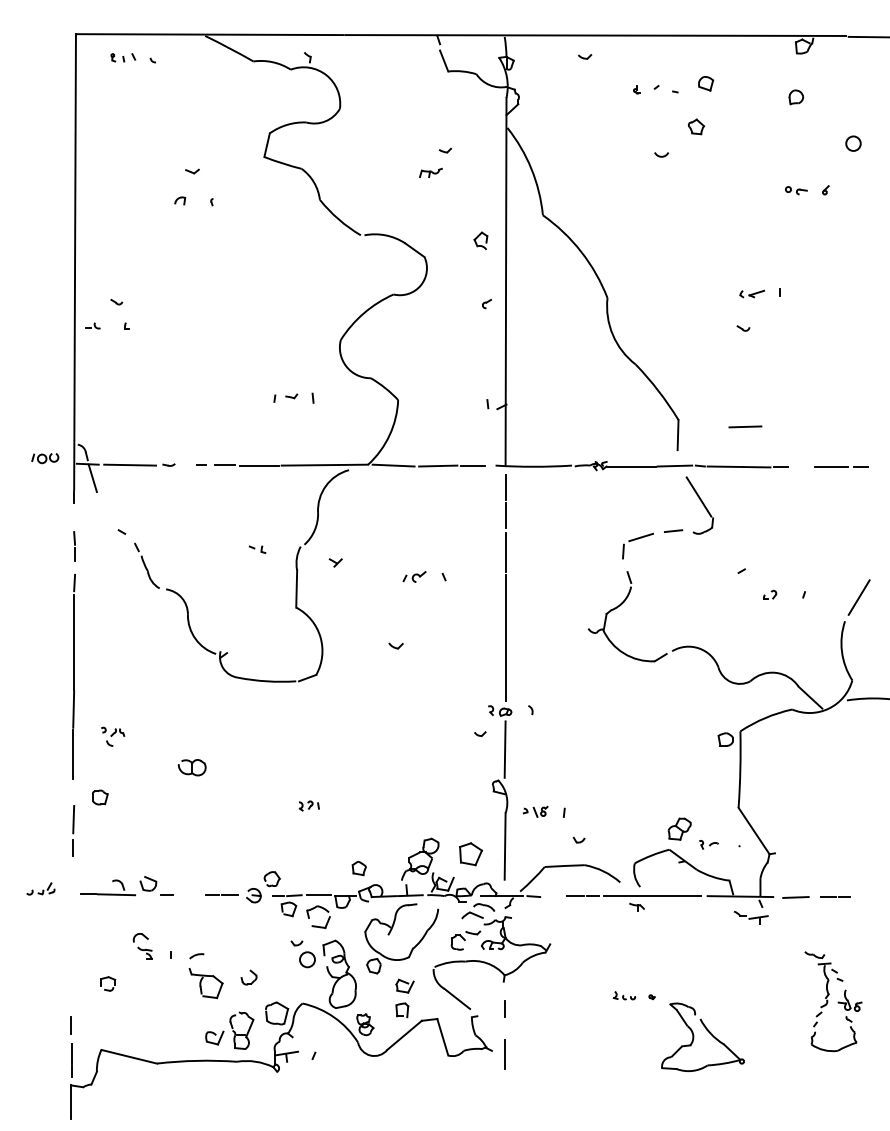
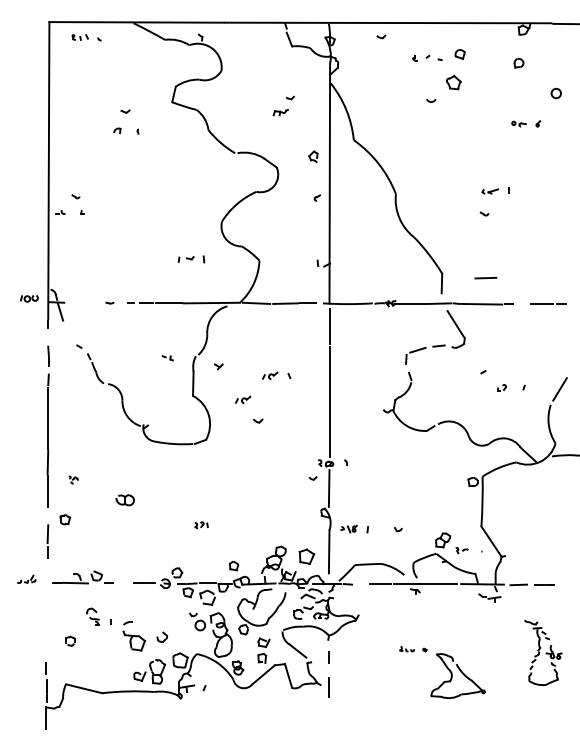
part: (695, 126) -> (453, 82), size x1.4
line: (129, 464) -> (84, 302), removed
part: (373, 613) -> (243, 399), added
part: (112, 735) -> (73, 479), size x0.6
part: (579, 840) -> (398, 529), moved

